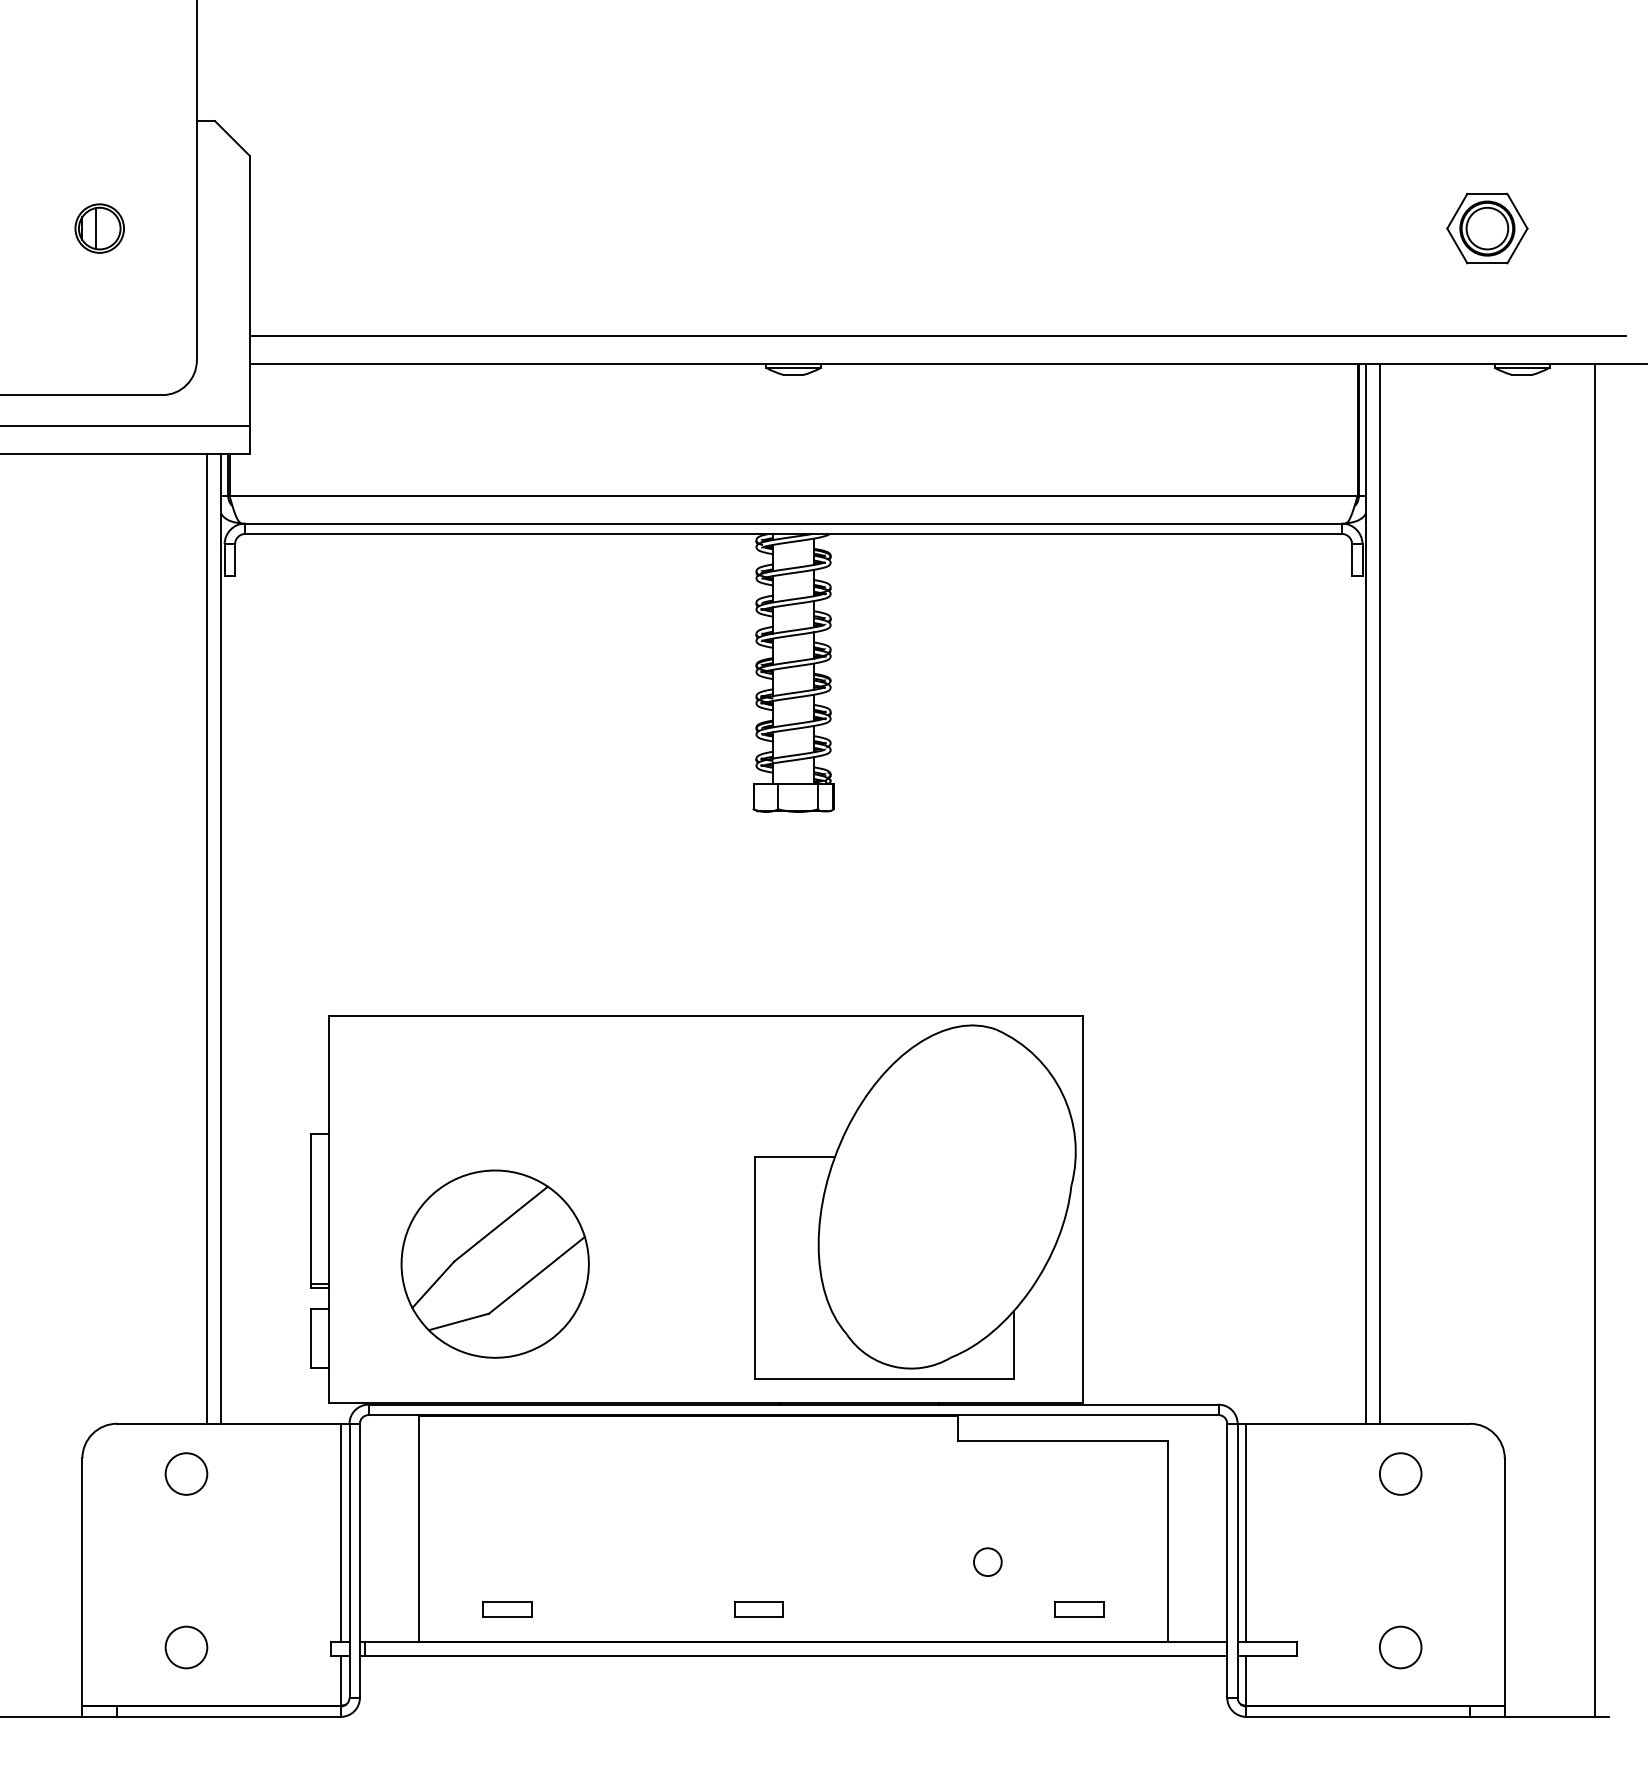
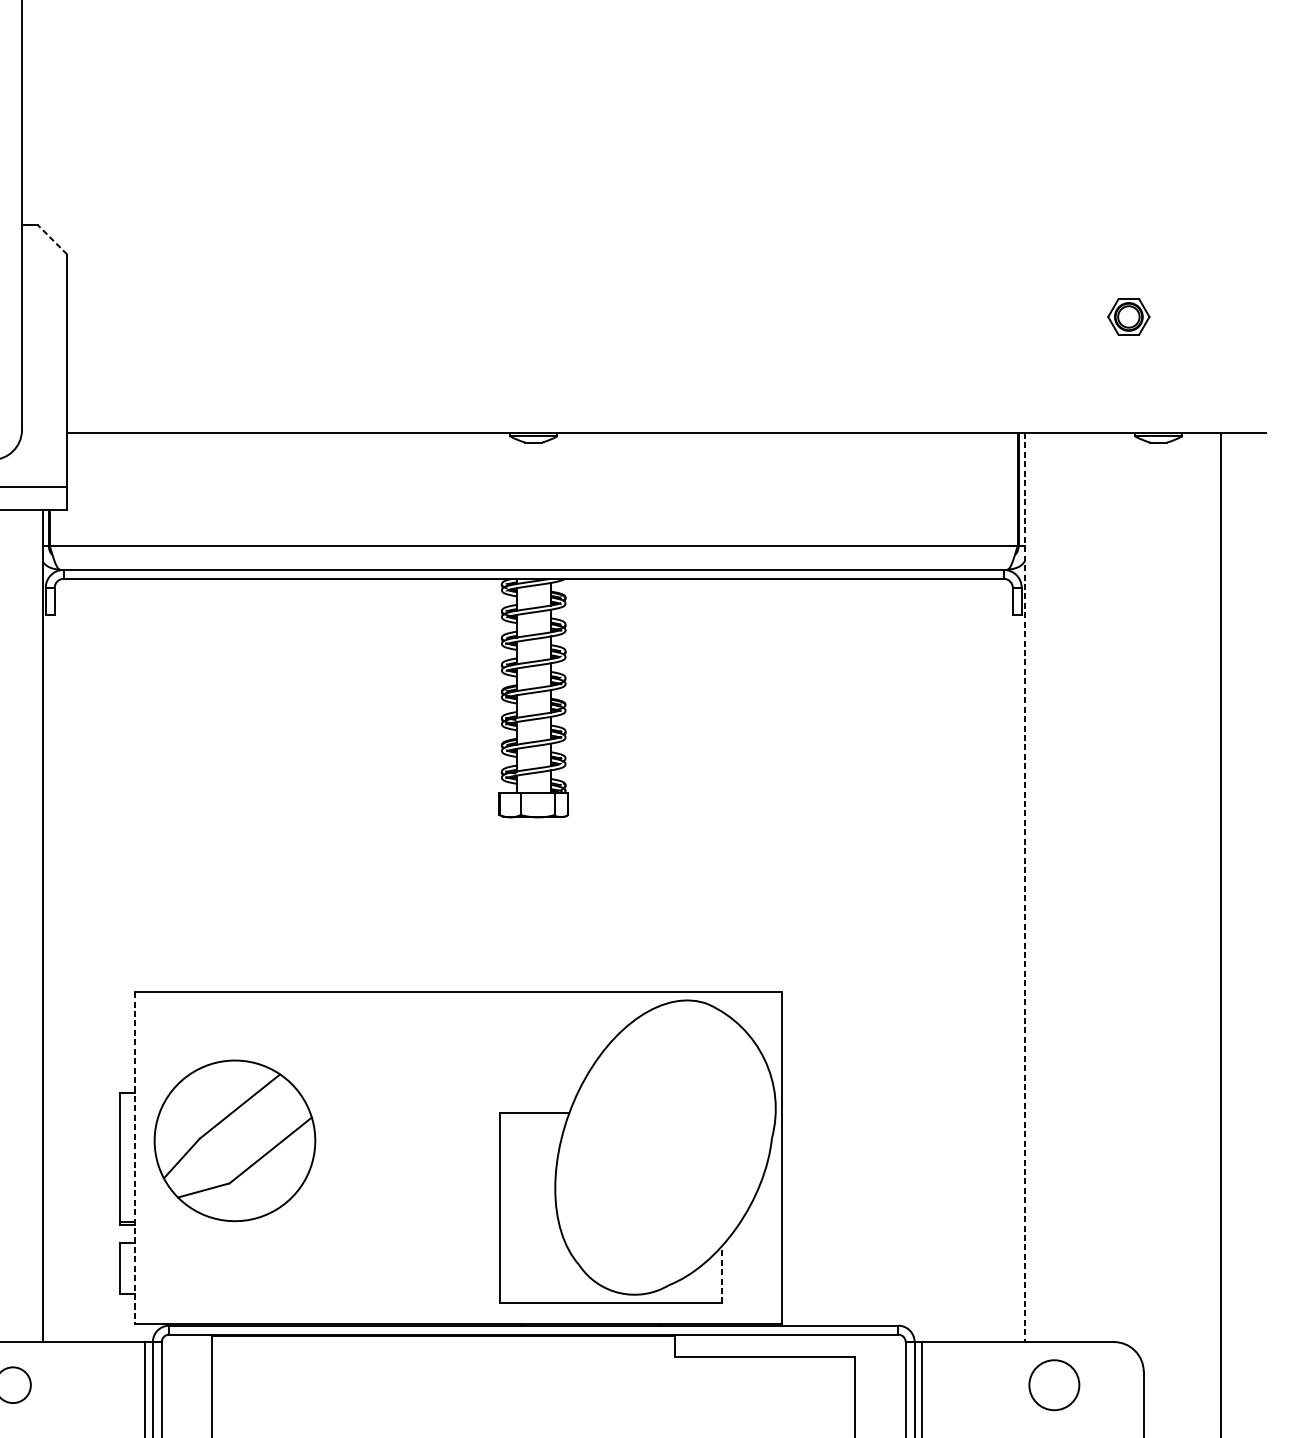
line: (232, 138) -> (52, 239), solid -> dashed
part: (1487, 228) -> (1128, 316), size x0.6
line: (937, 336) -> (657, 409), removed
line: (1366, 893) -> (1025, 887), solid -> dashed
line: (1379, 893) -> (1036, 887), removed
line: (207, 938) -> (31, 925), removed
line: (328, 1209) -> (134, 1158), solid -> dashed
part: (494, 1263) -> (234, 1140), moved
line: (1013, 1345) -> (722, 1274), solid -> dashed
circle: (1400, 1473) -> (1054, 1384), size x1.4

